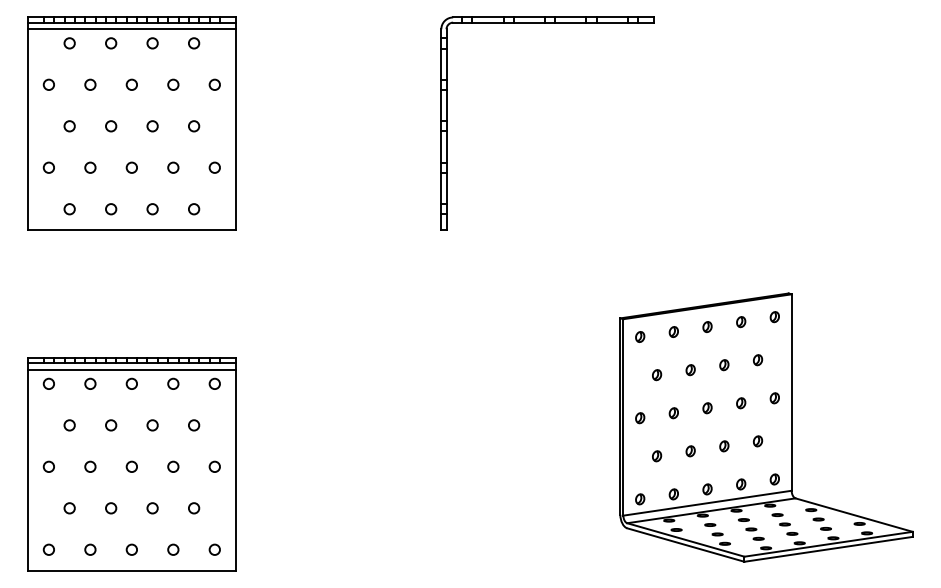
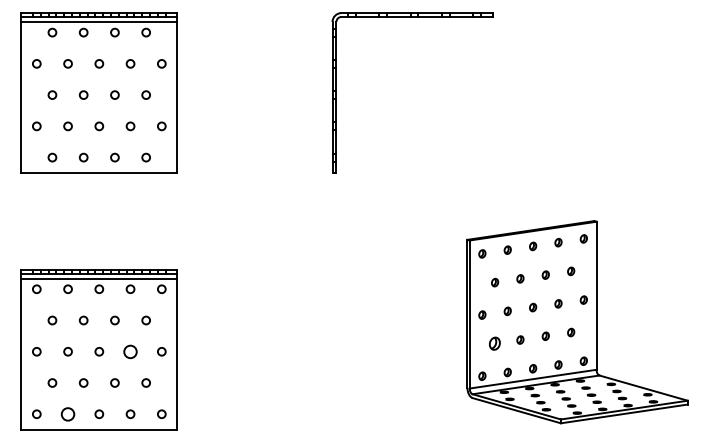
part: (657, 456) -> (495, 343), size x1.6
circle: (173, 466) -> (130, 351), size x1.6
circle: (90, 549) -> (68, 414), size x1.6

